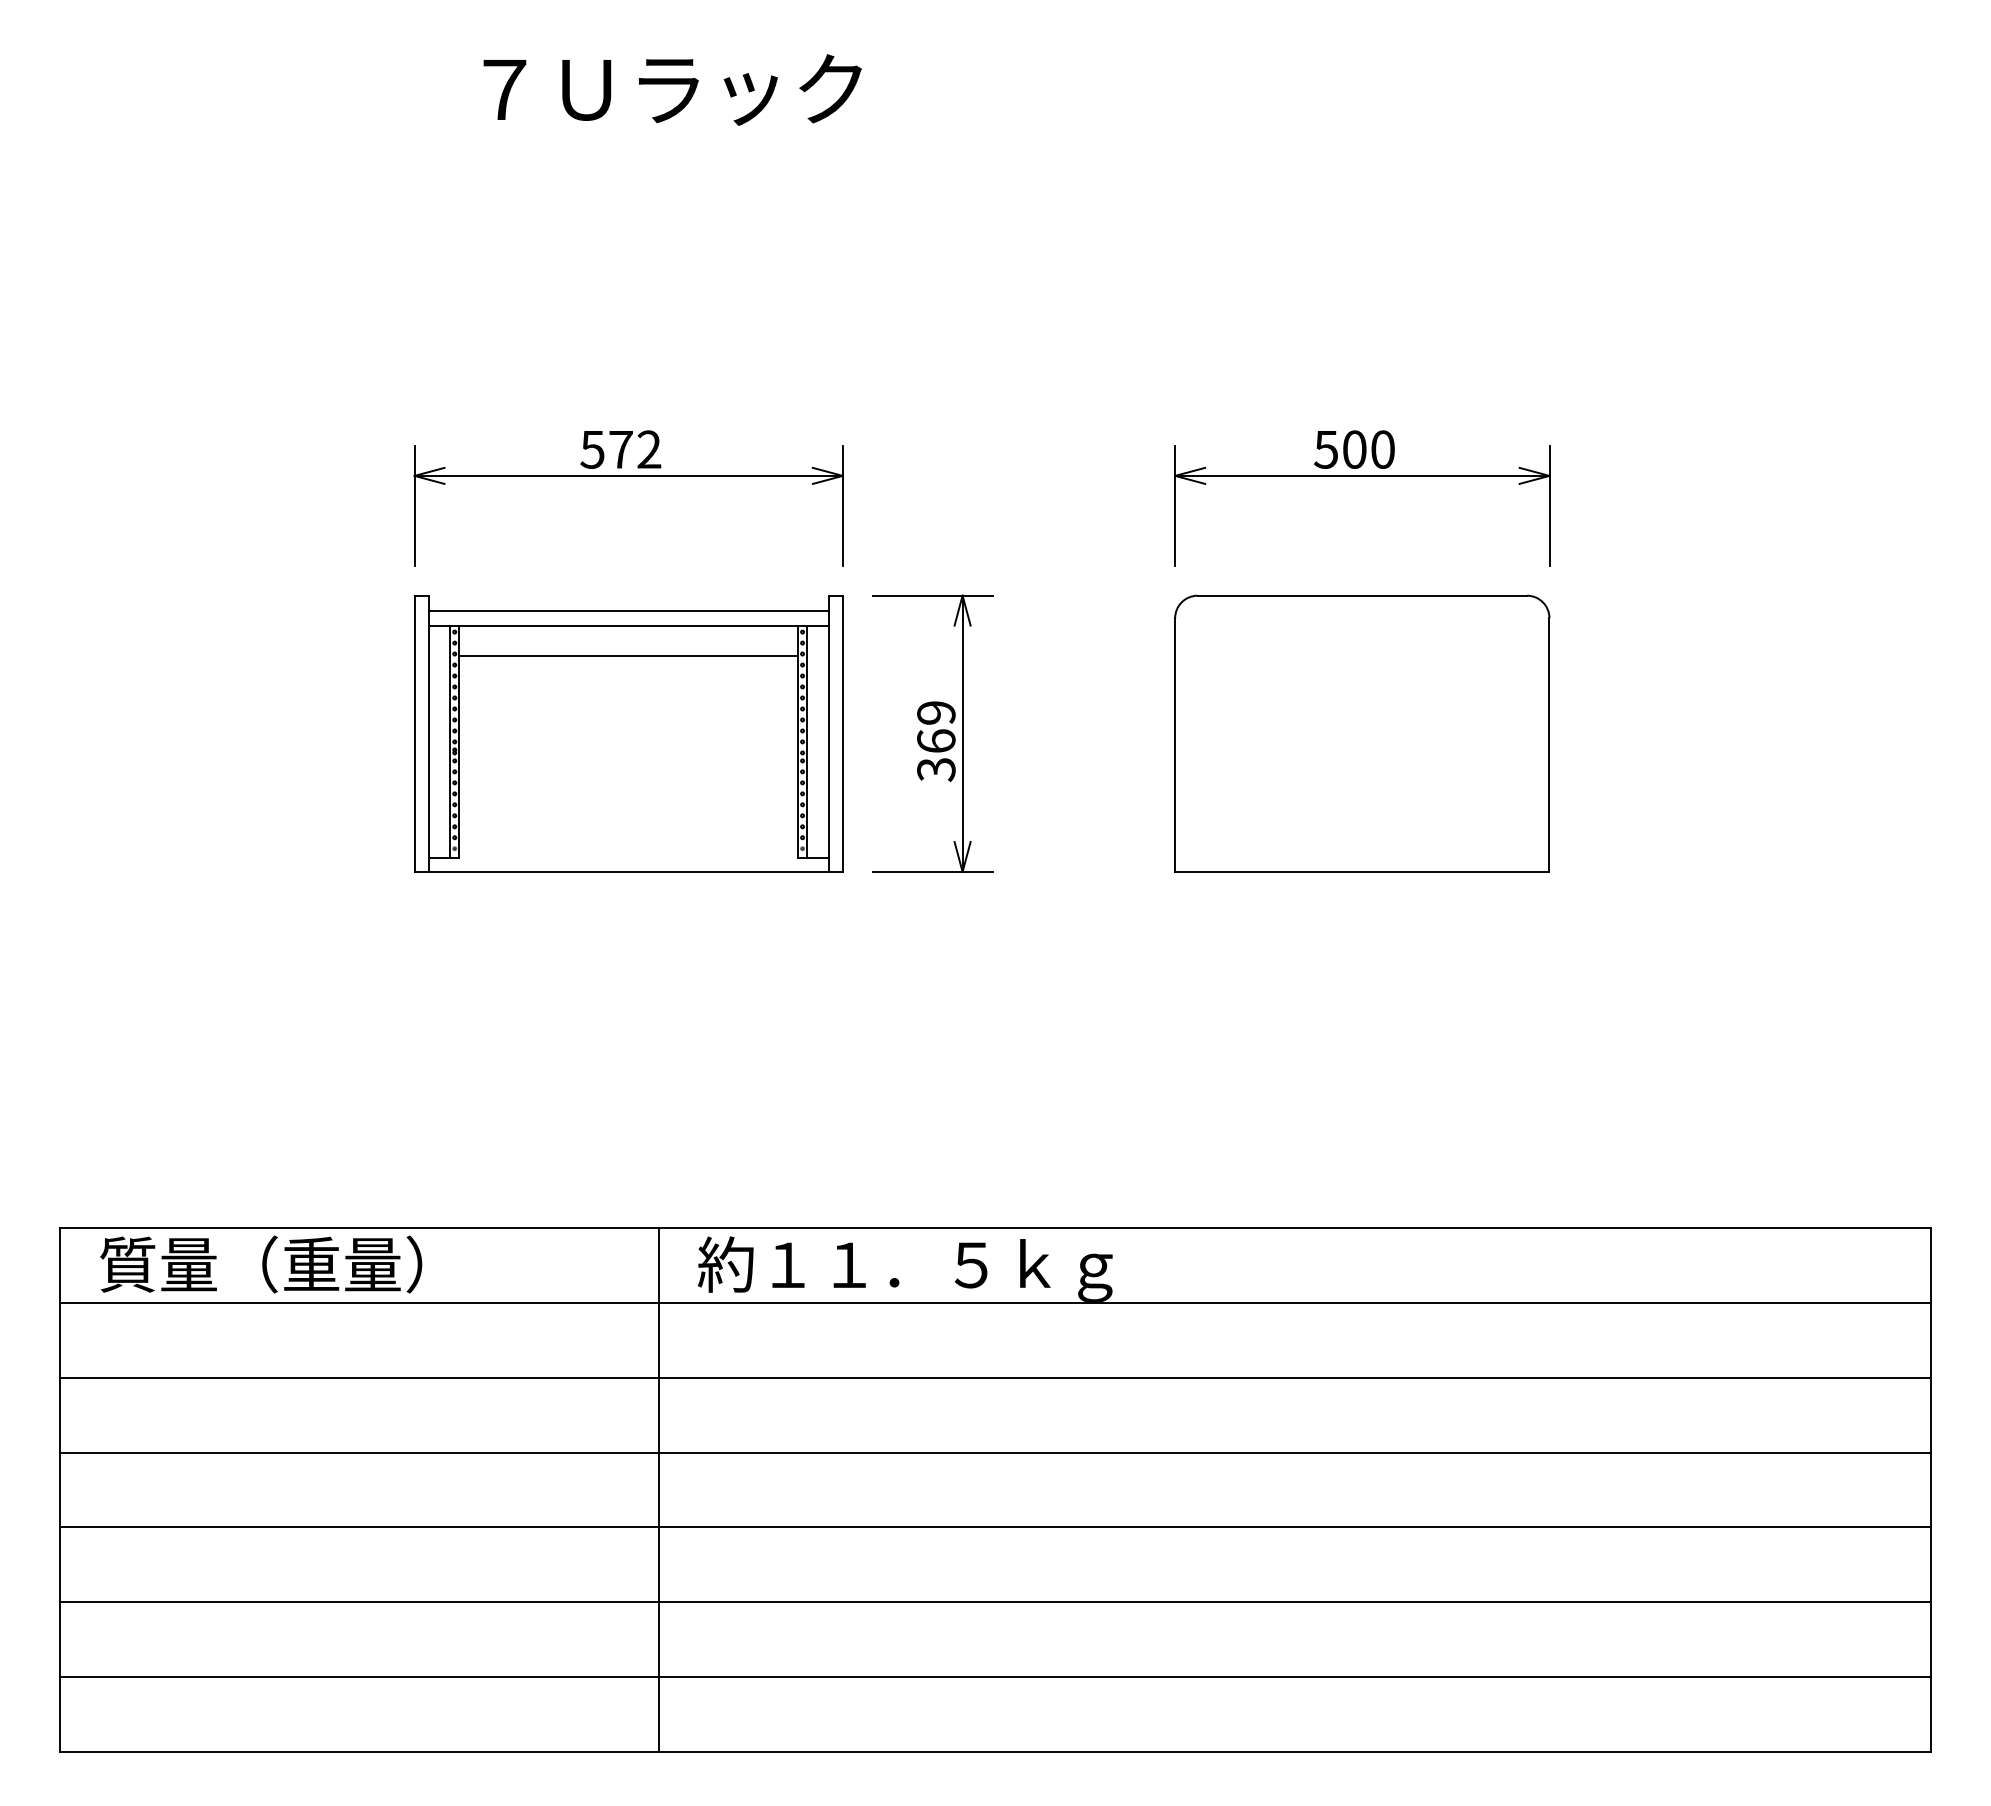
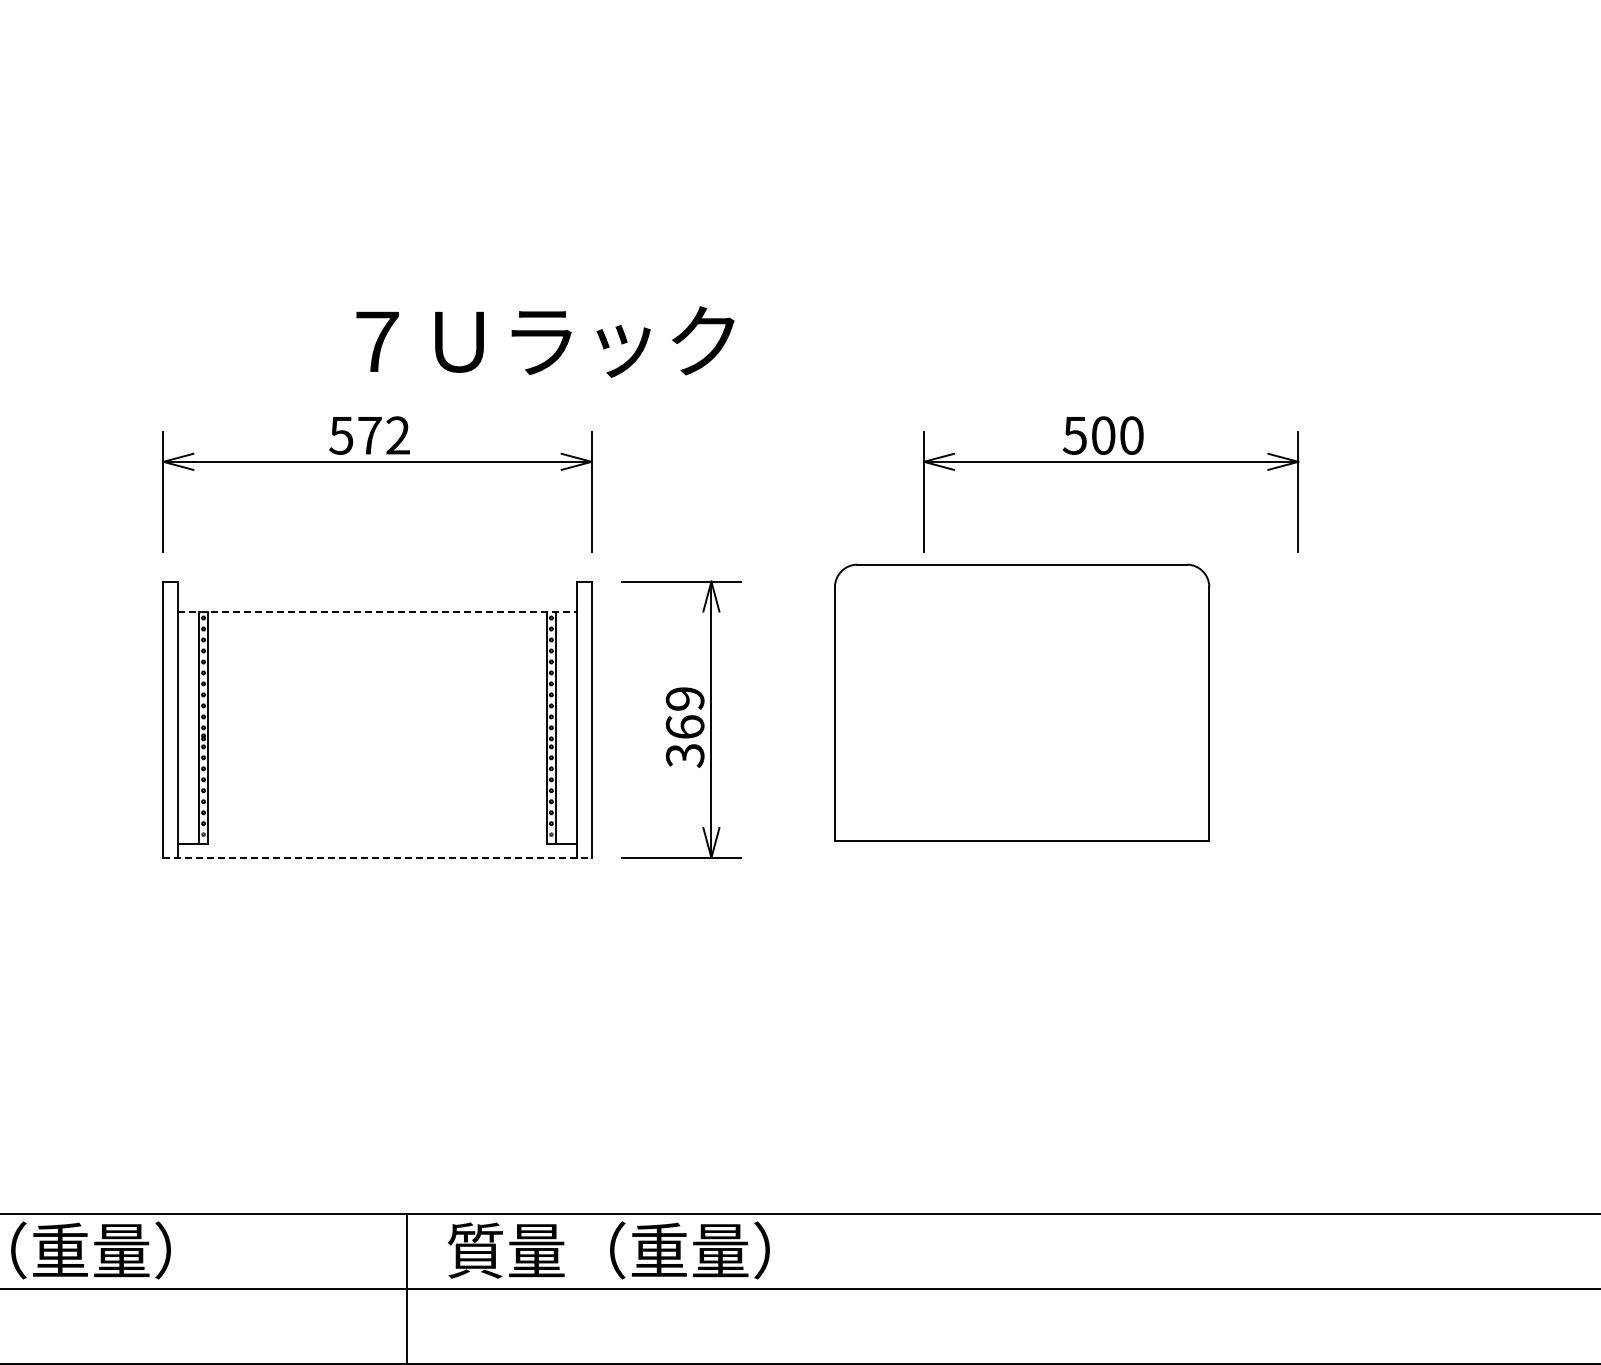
text: (672, 89) -> (545, 341), moved
line: (628, 610) -> (377, 596), removed
line: (628, 625) -> (377, 611), solid -> dashed
line: (628, 655) -> (377, 641), removed
part: (1362, 733) -> (1022, 702), moved
line: (629, 871) -> (378, 857), solid -> dashed
text: (904, 1268) -> (653, 1254), 約１１．５ｋｇ -> 質量（重量）

